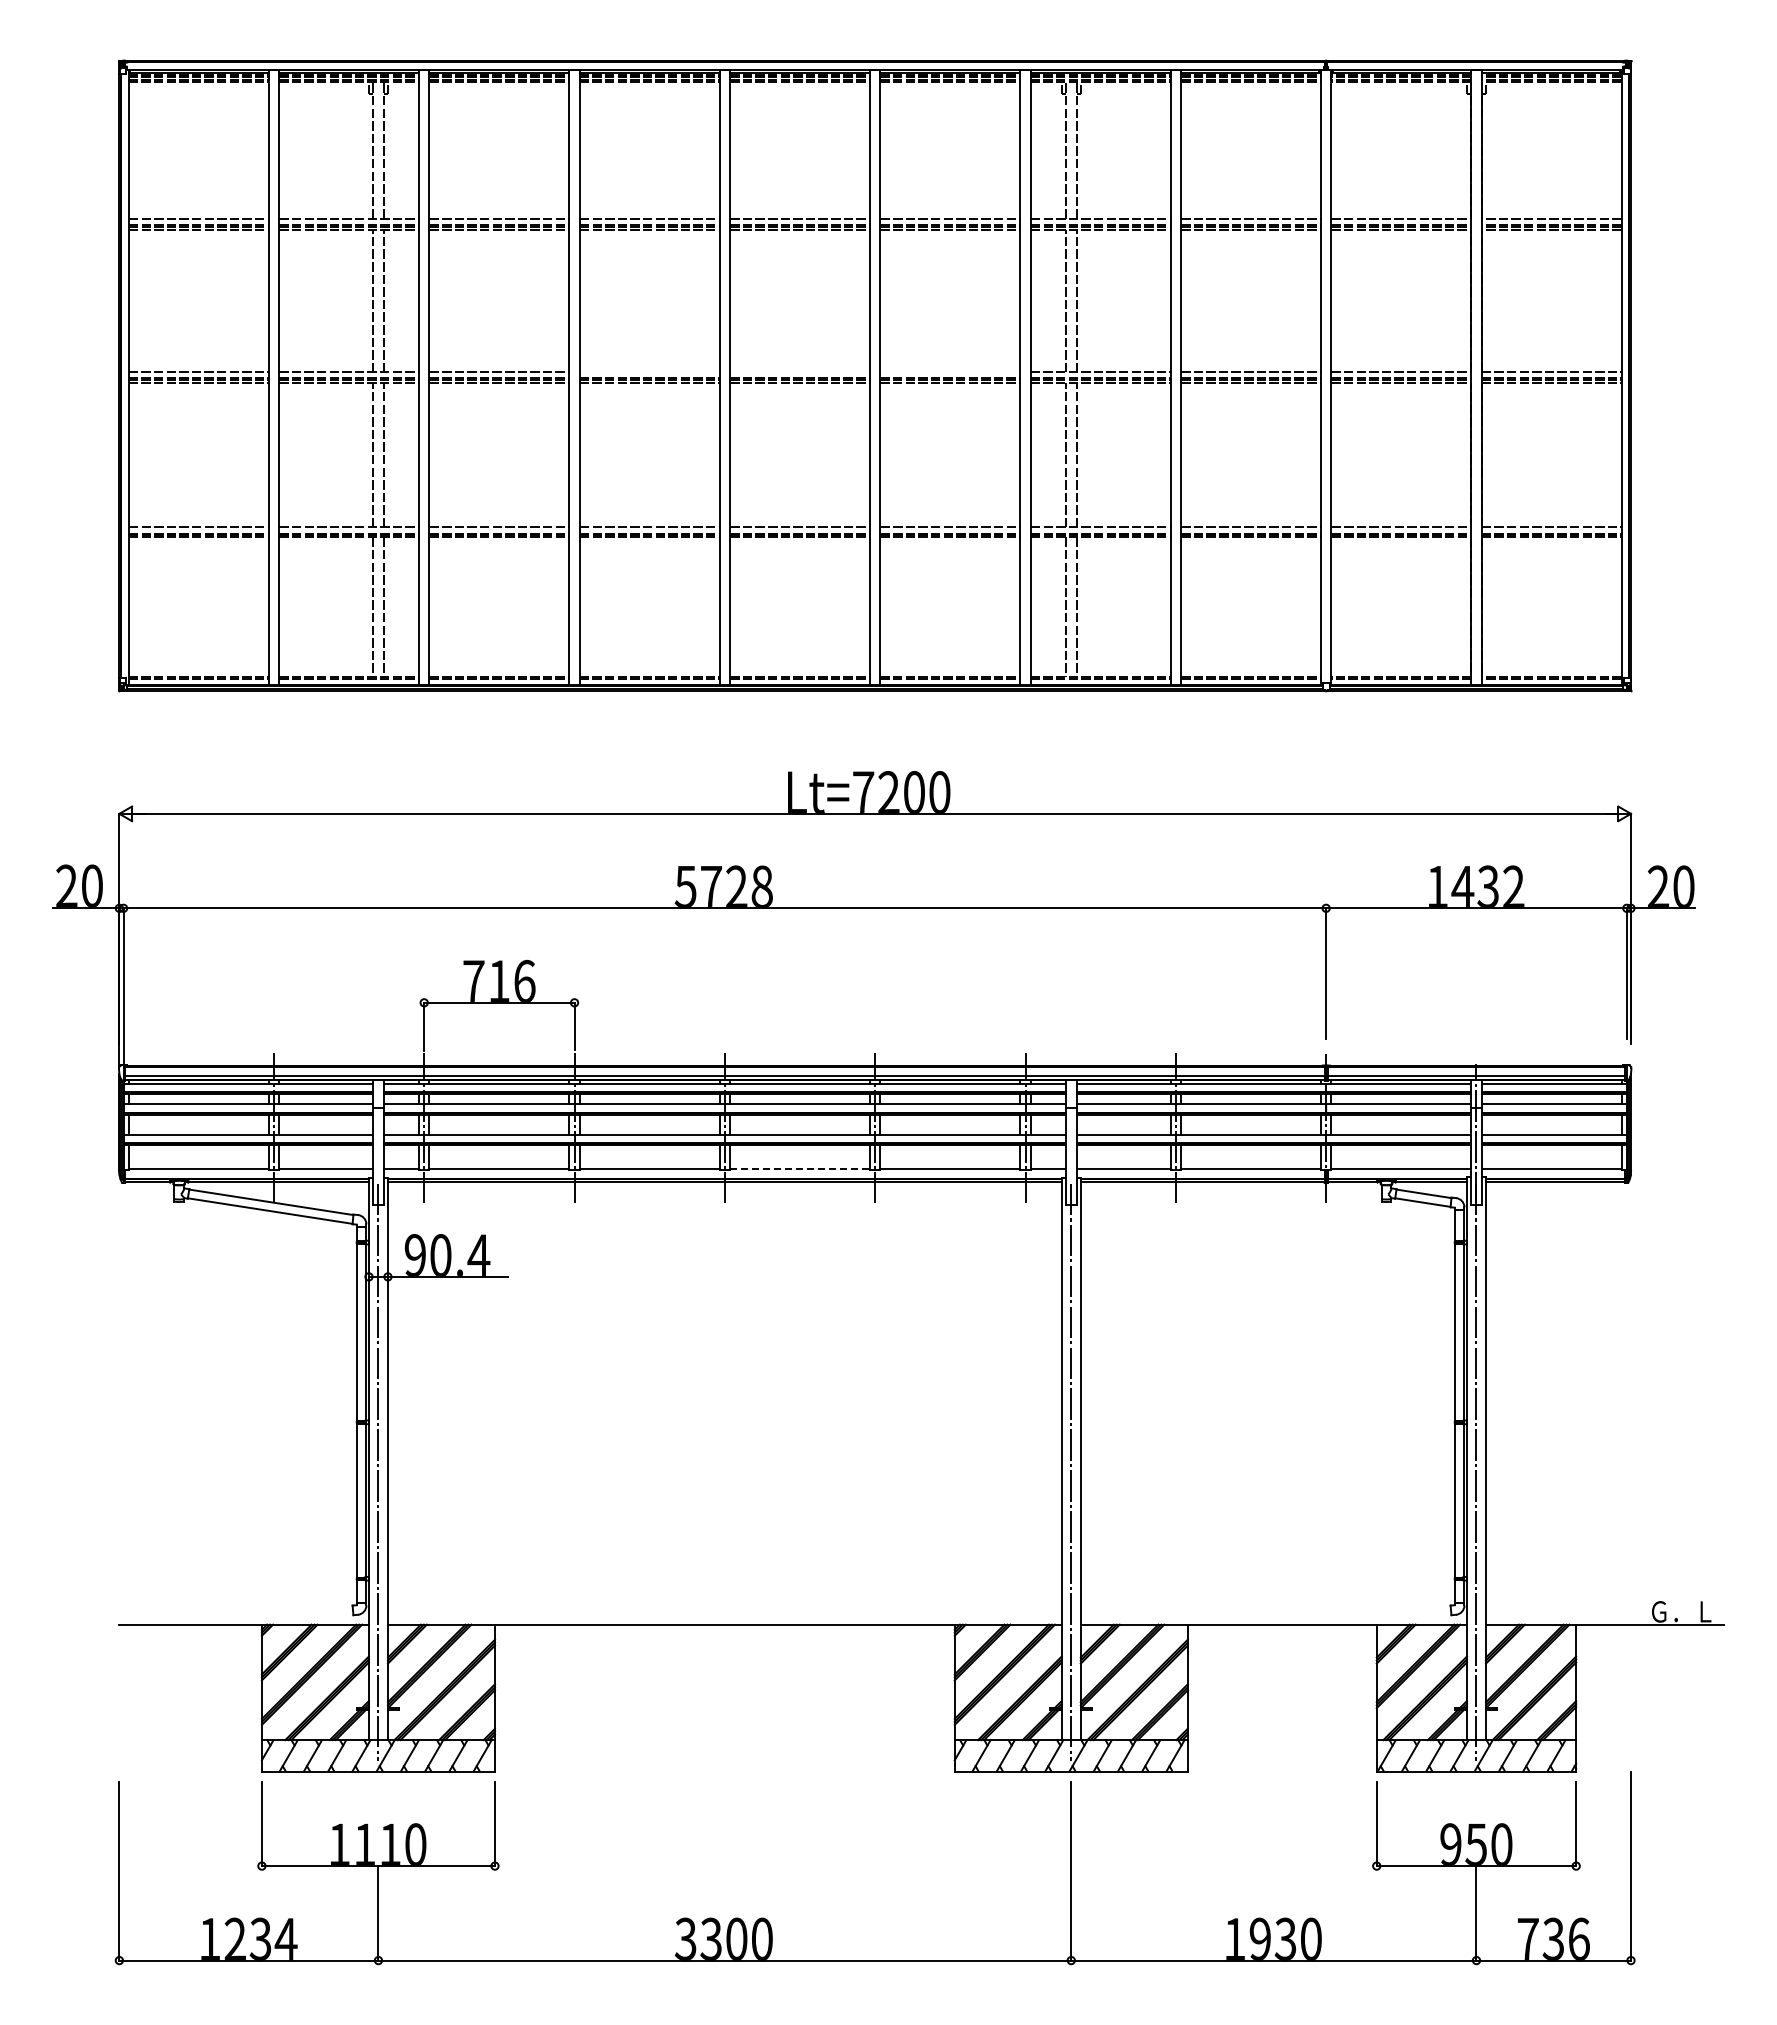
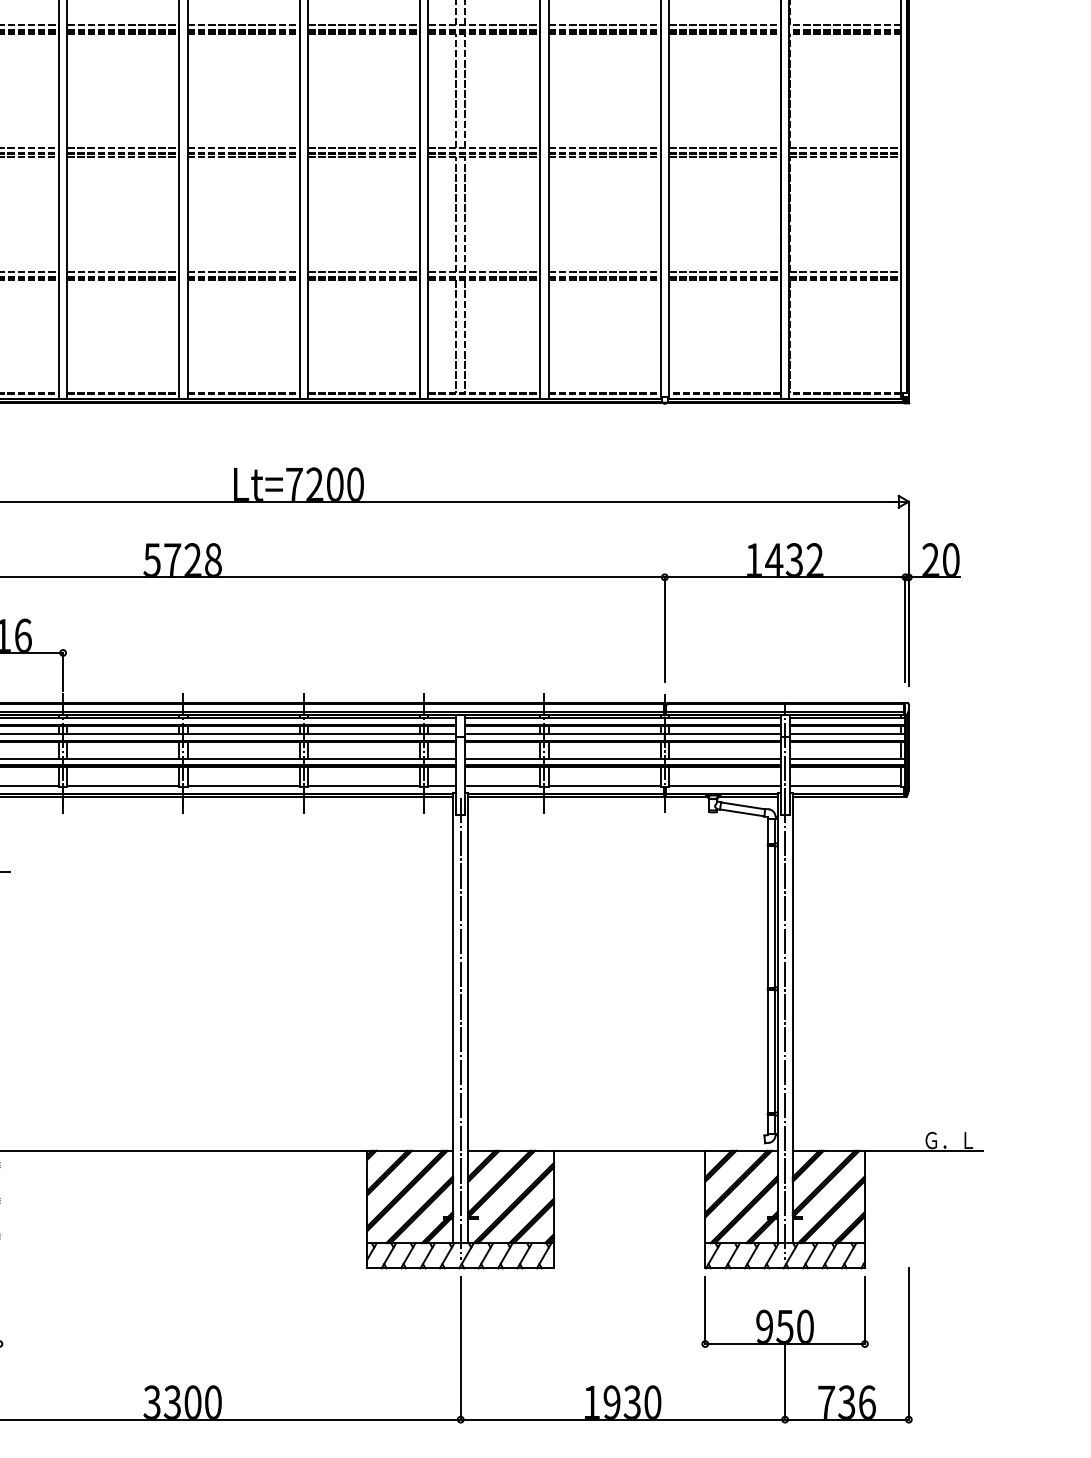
line: (649, 372) -> (123, 148), added
line: (799, 372) -> (243, 148), added
line: (950, 372) -> (364, 148), added
line: (800, 1169) -> (243, 786), dashed -> solid

